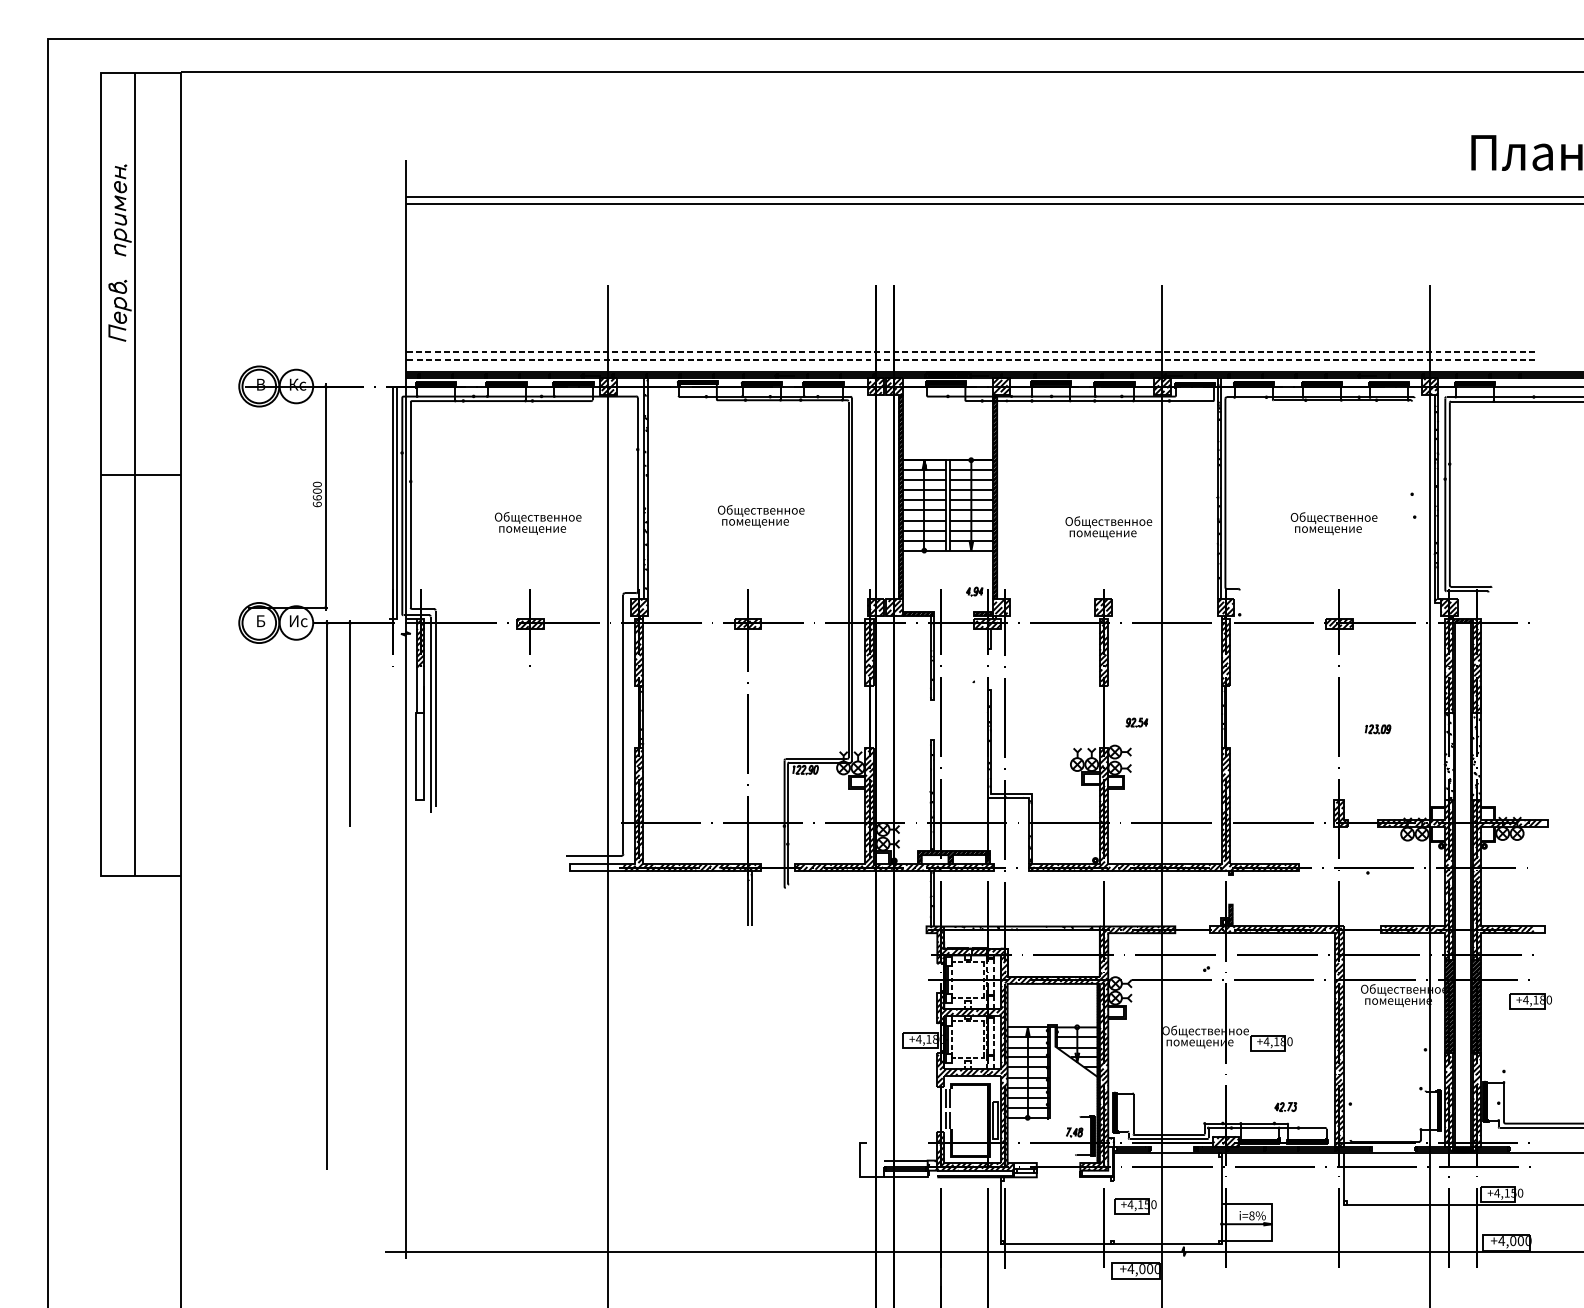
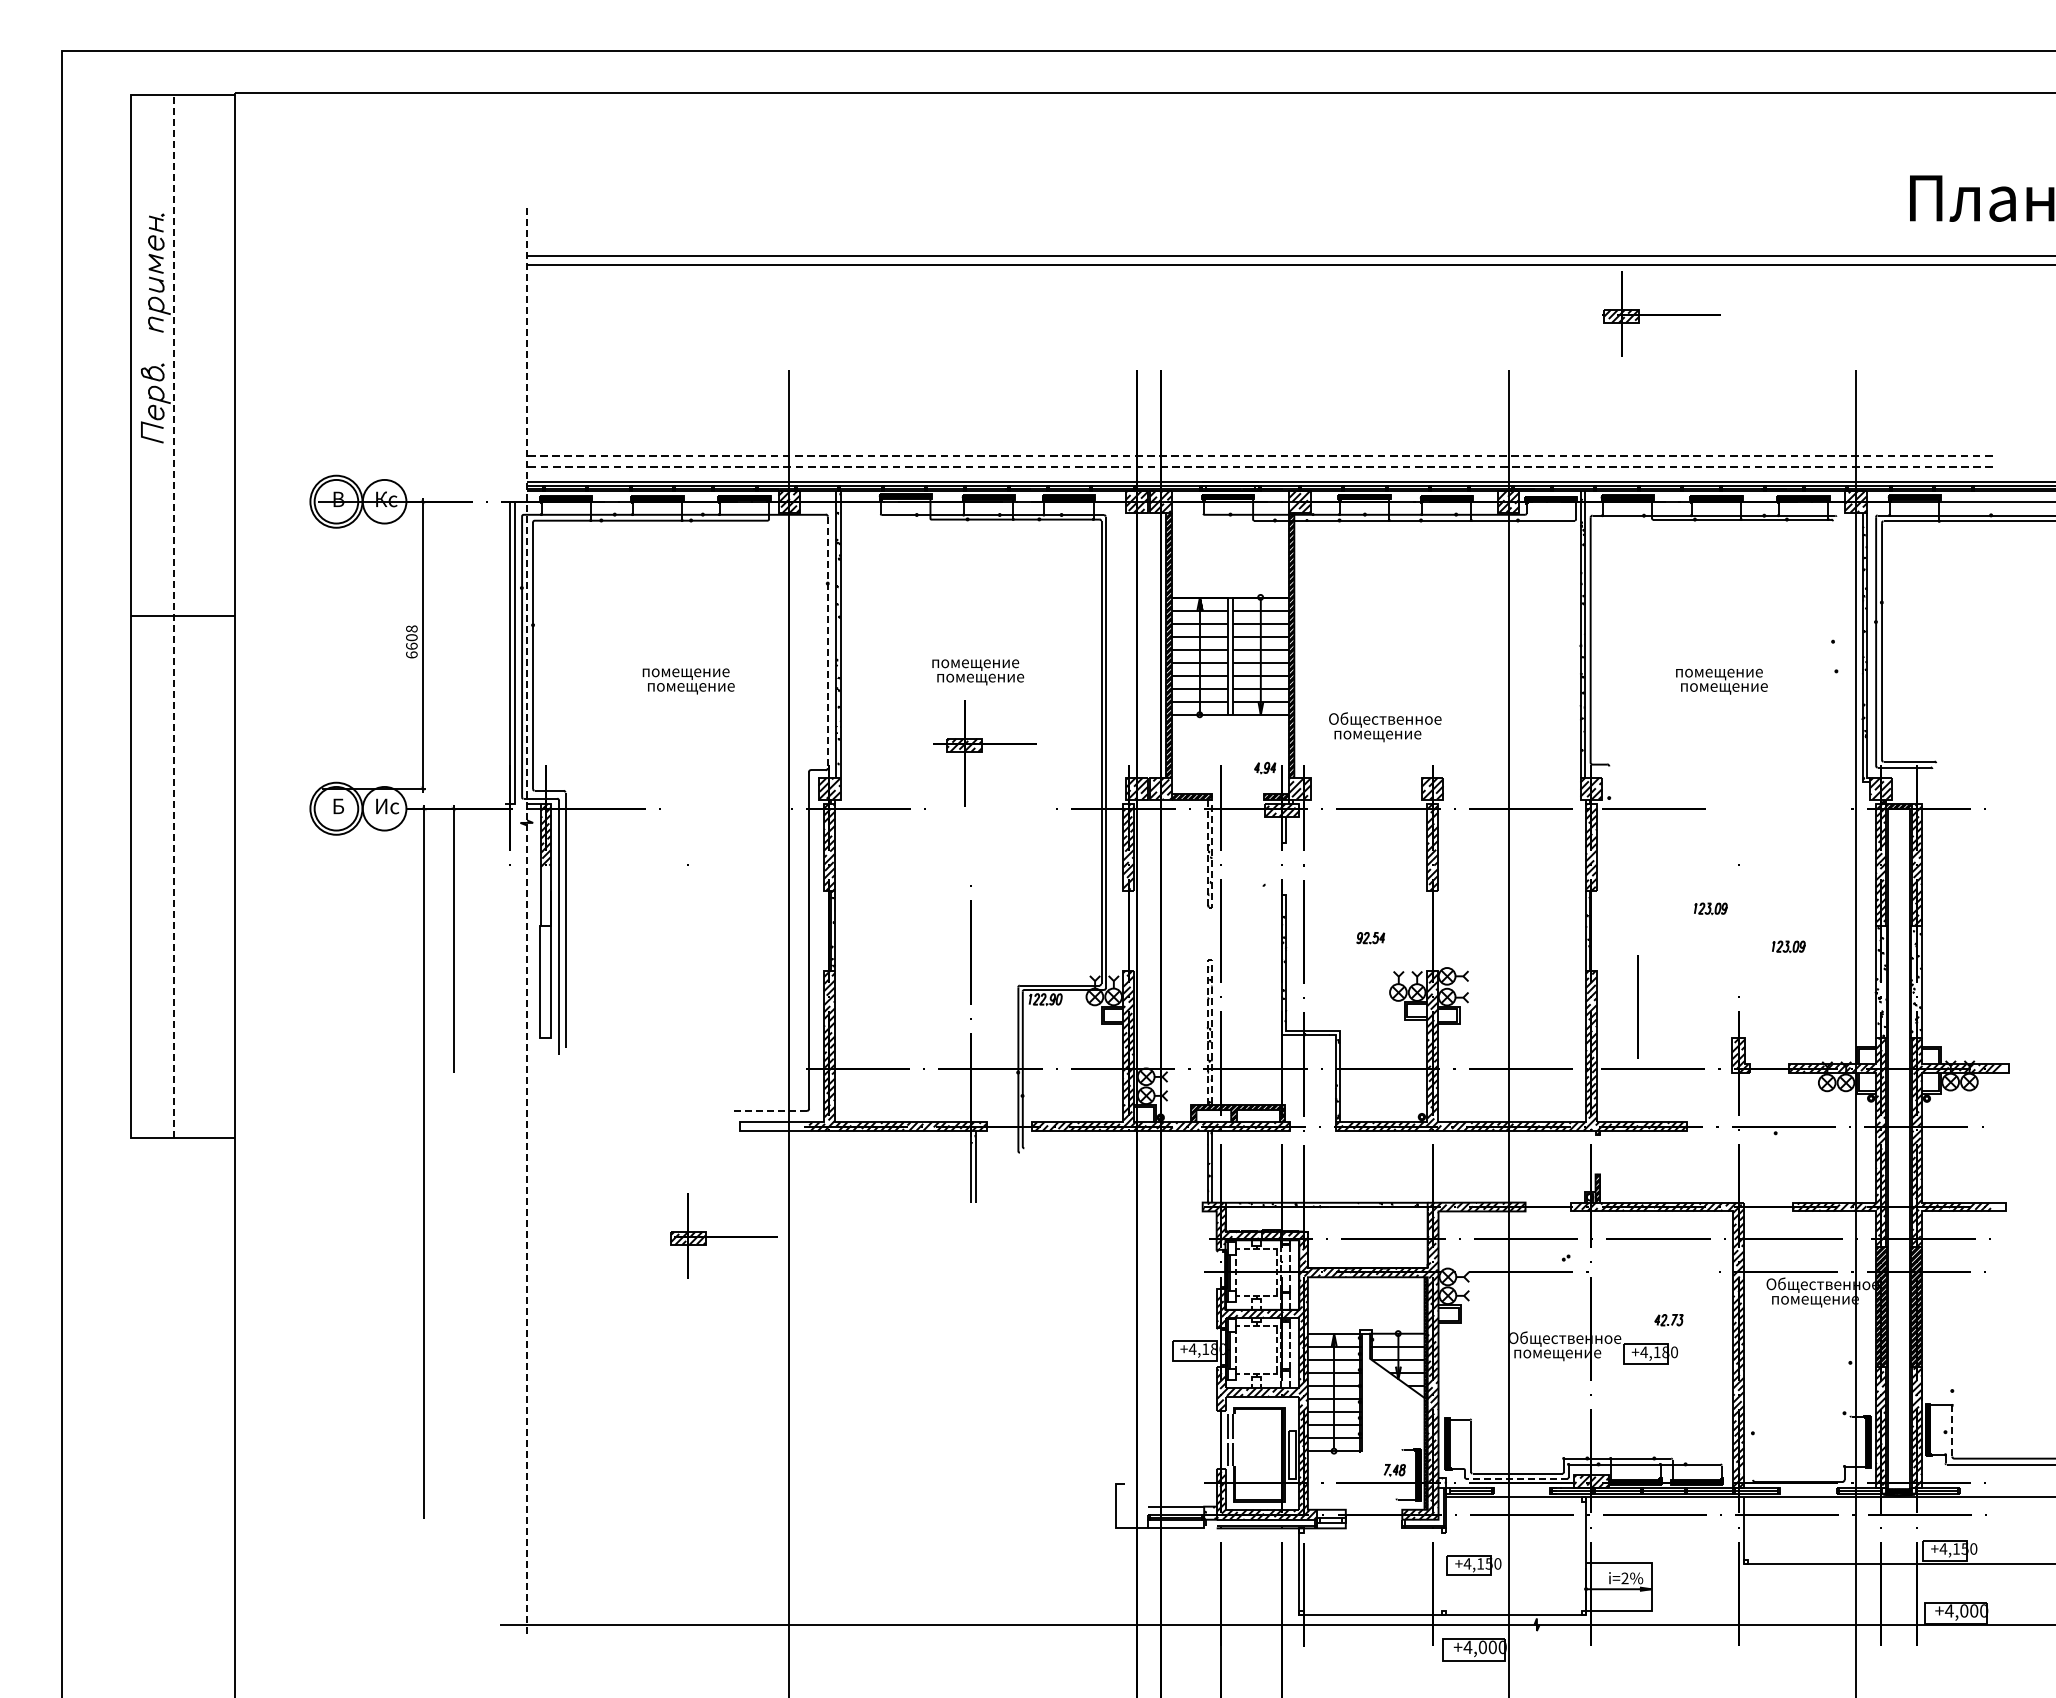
line: (134, 474) -> (174, 615), solid -> dashed
text: (317, 484) -> (411, 628), 6600 -> 6608
line: (638, 494) -> (828, 642), solid -> dashed
text: (760, 510) -> (987, 662), Общественное -> помещение
text: (538, 517) -> (698, 671), Общественное -> помещение
text: (1333, 518) -> (1731, 672), Общественное -> помещение
text: (1108, 528) -> (1385, 727), moved
part: (557, 622) -> (723, 1235), moved
part: (1370, 622) -> (1661, 313), moved
part: (763, 630) -> (984, 753), moved
line: (932, 699) -> (1210, 908), solid -> dashed
part: (1317, 699) -> (1710, 908), added
line: (406, 709) -> (527, 920), solid -> dashed
line: (1339, 716) -> (1637, 1006), moved
part: (1136, 722) -> (1370, 938), moved
line: (932, 739) -> (1210, 960), solid -> dashed
line: (593, 856) -> (770, 1111), solid -> dashed
line: (1273, 979) -> (1653, 1271), removed
part: (1531, 1001) -> (1987, 1299), removed
line: (1504, 1101) -> (1952, 1429), solid -> dashed
part: (1285, 1107) -> (1668, 1320), moved
line: (1168, 1138) -> (1516, 1478), solid -> dashed
text: (1251, 1215) -> (1624, 1578), i=8% -> i=2%

